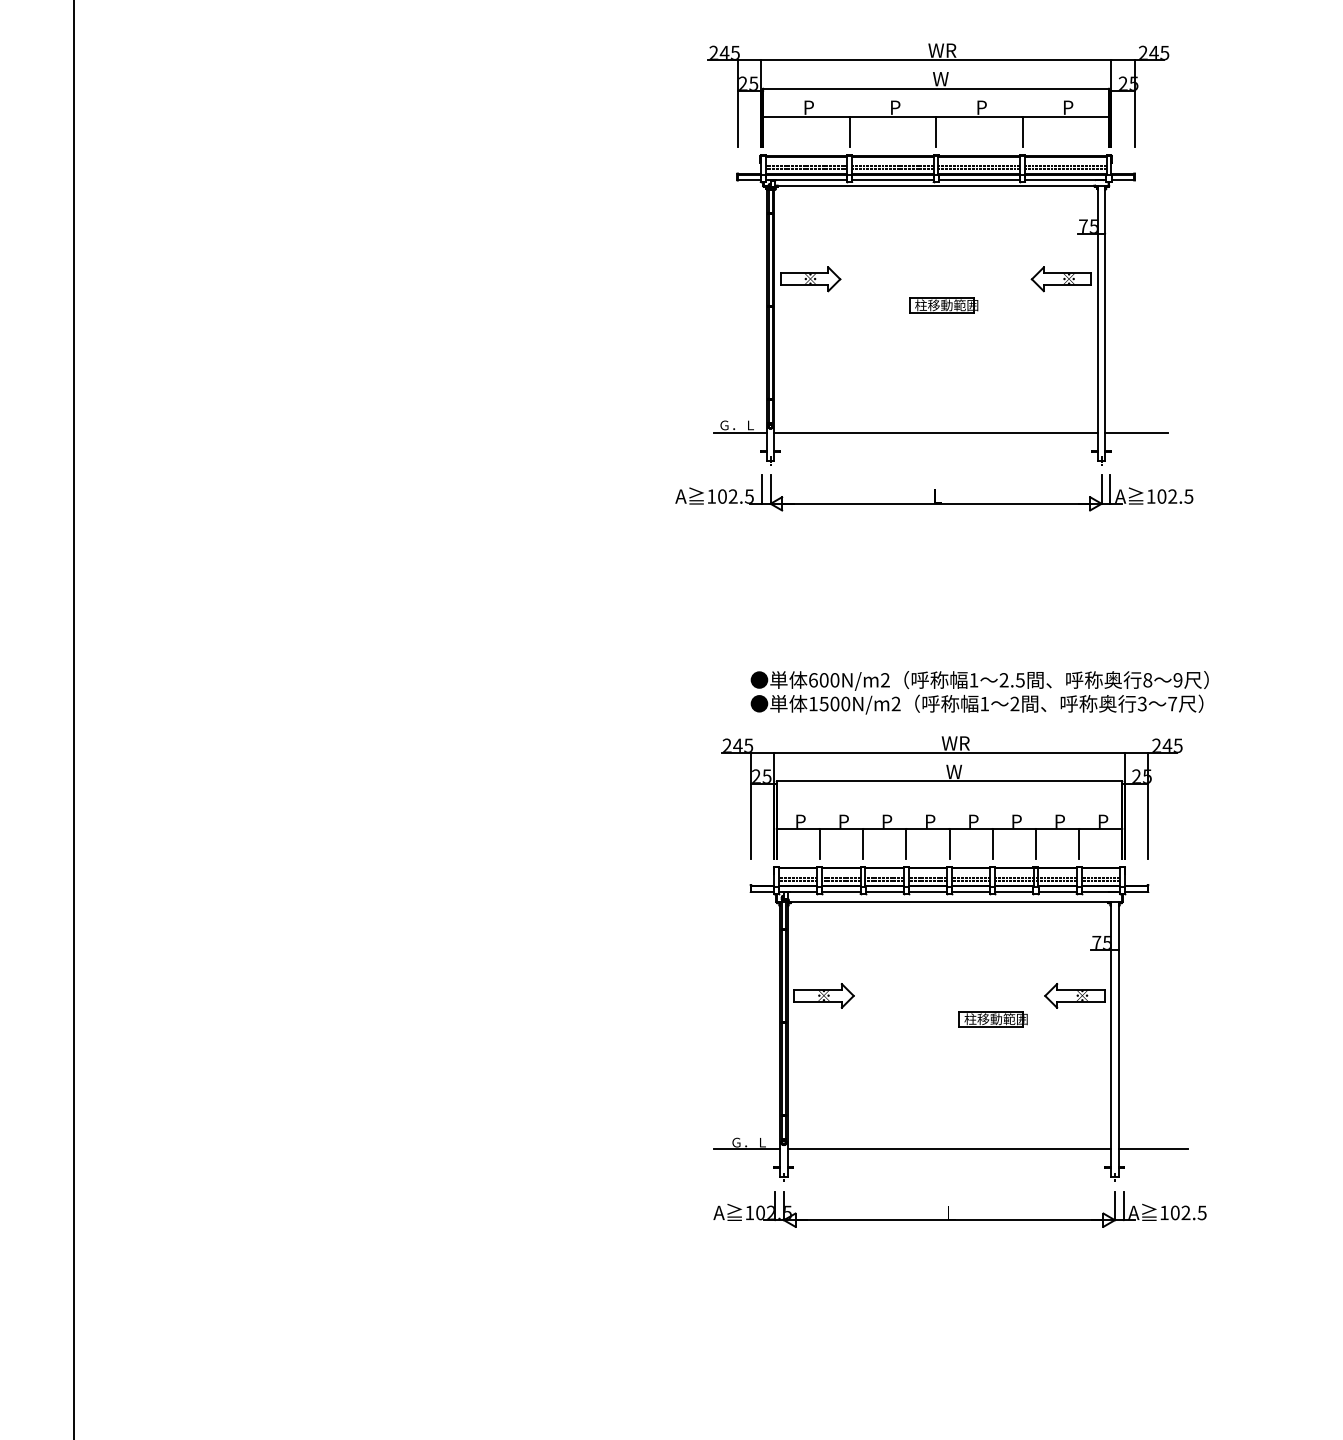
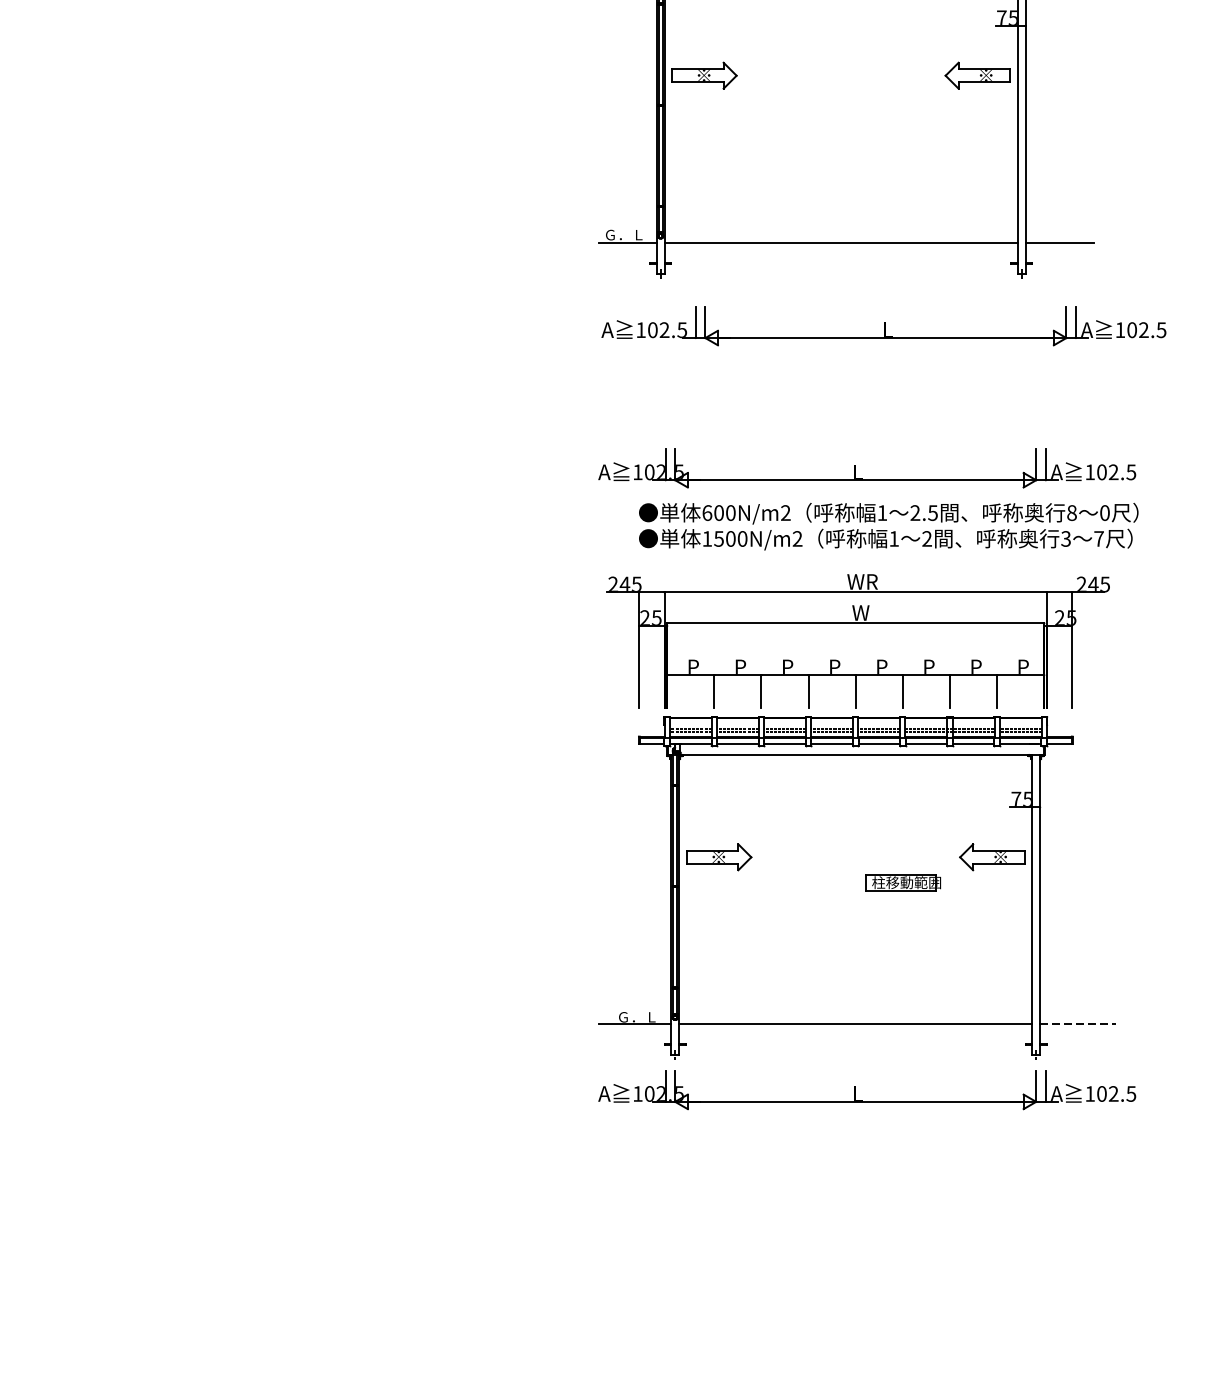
part: (943, 305) -> (849, 104), removed
part: (934, 492) -> (884, 325), moved
part: (959, 649) -> (866, 479), added
text: (1177, 680) -> (1104, 513), 9 -> 0
line: (1153, 1148) -> (1078, 1023), solid -> dashed

